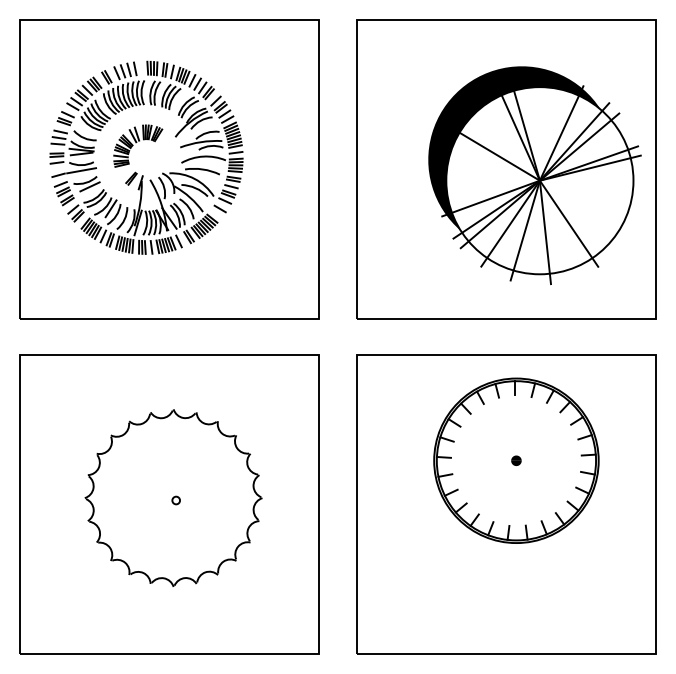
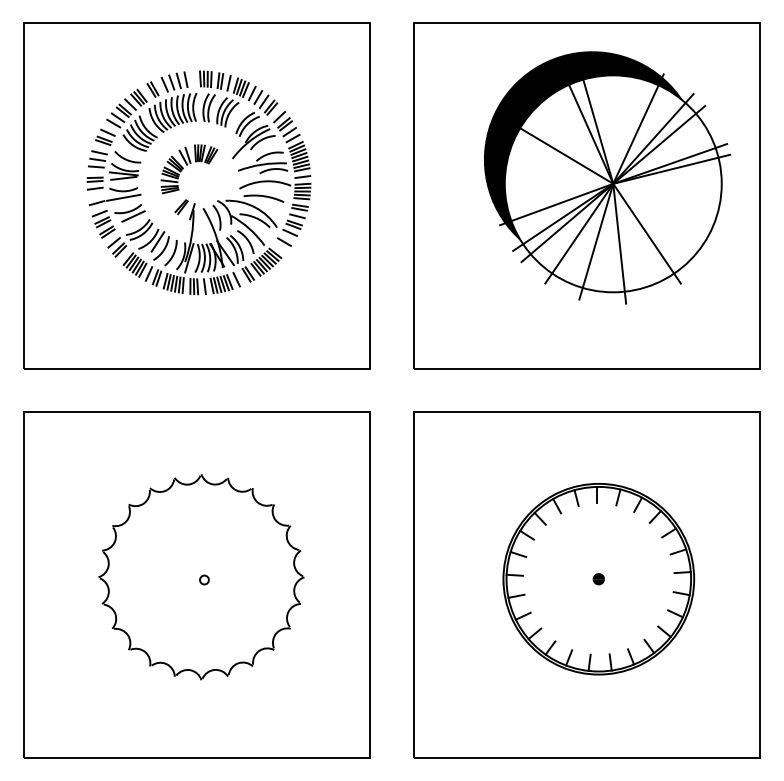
part: (147, 140) -> (200, 162), moved
part: (534, 175) -> (607, 177), moved
part: (516, 460) -> (598, 578), moved

